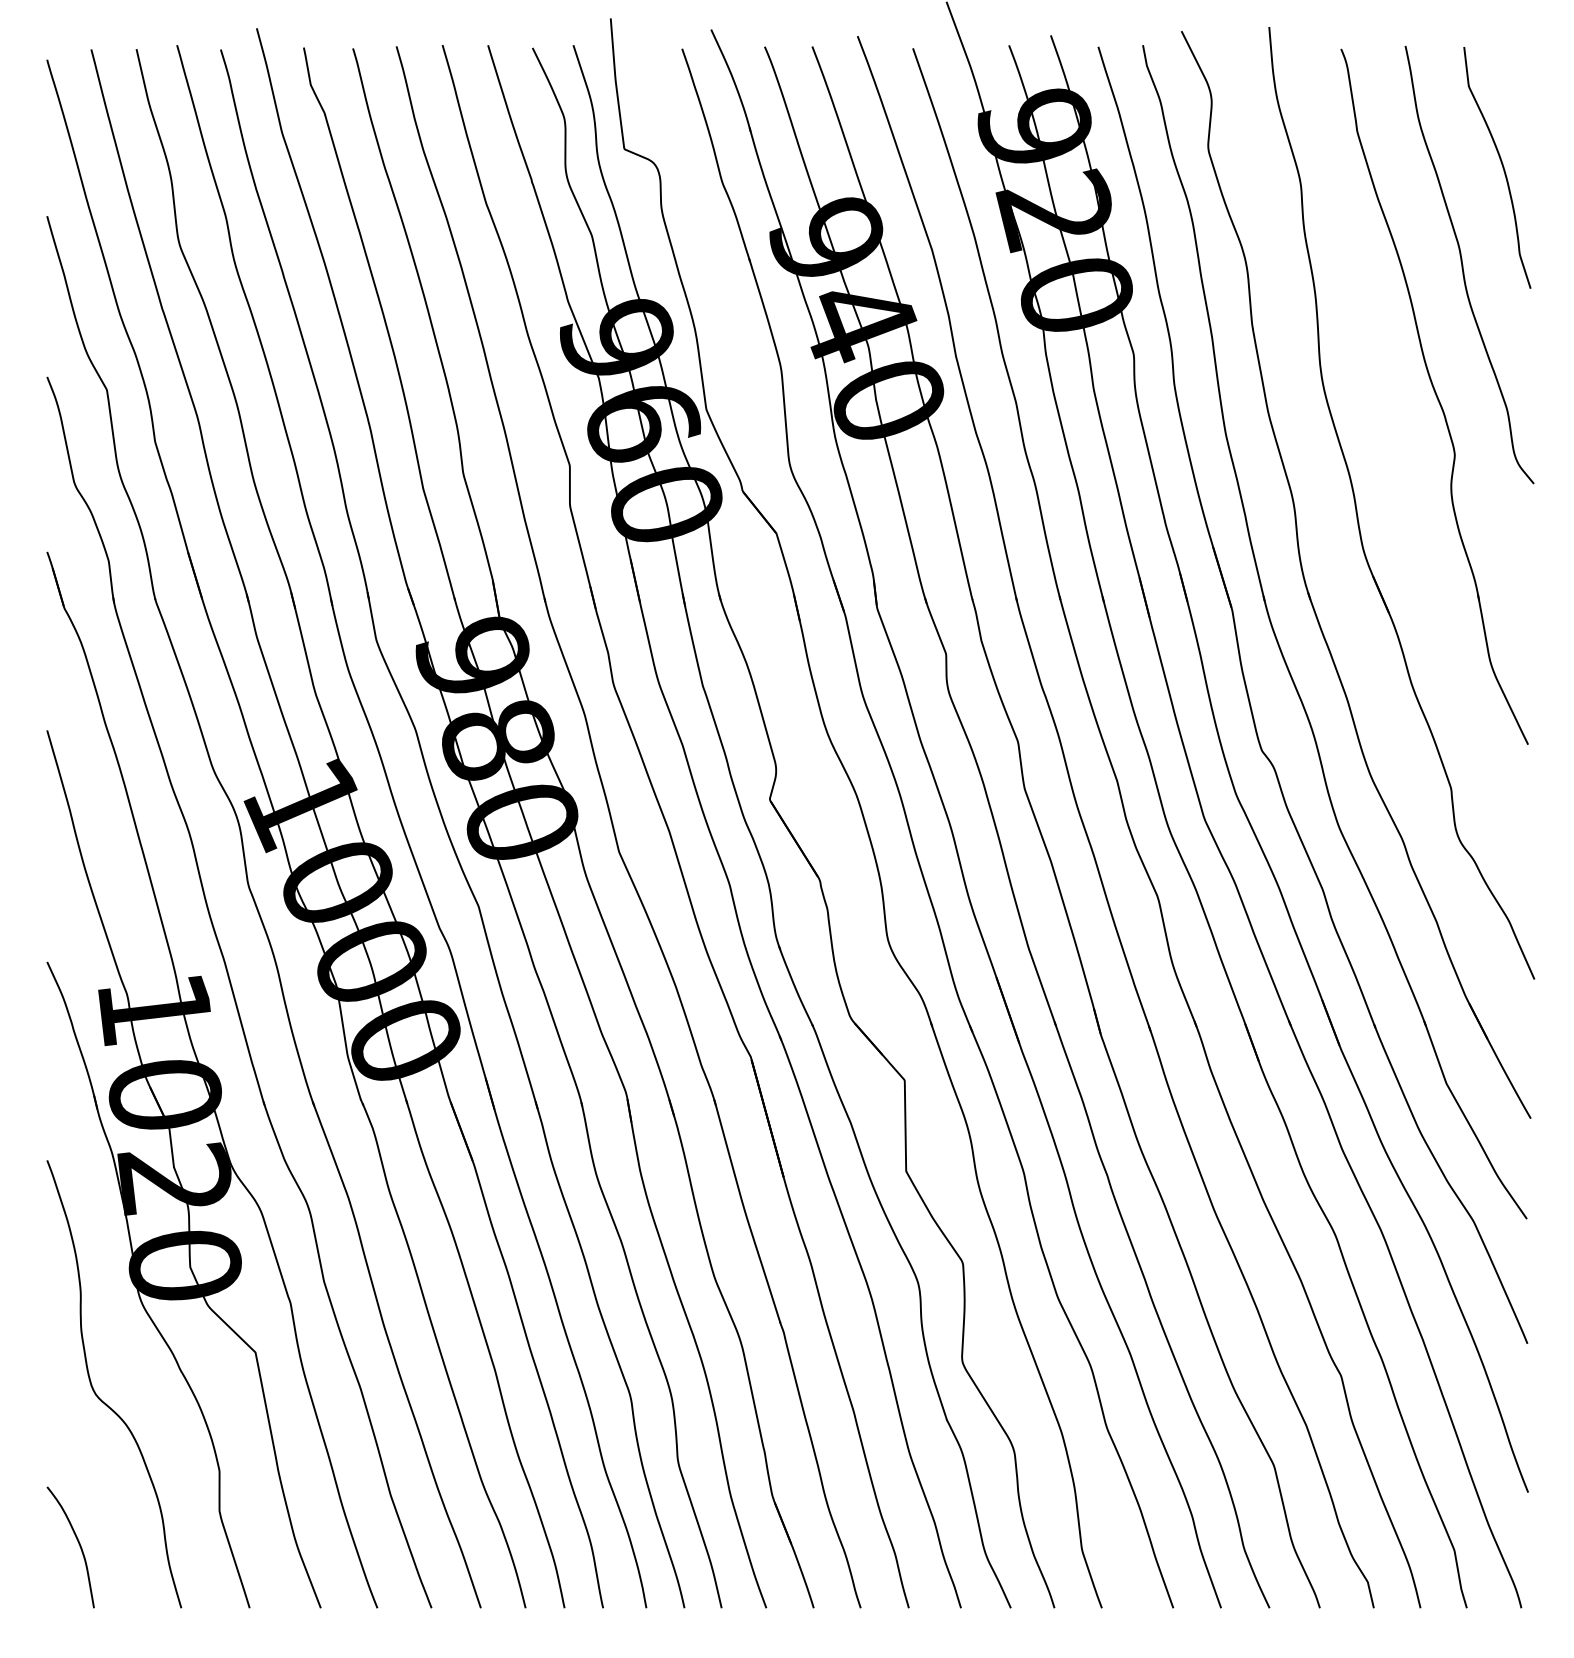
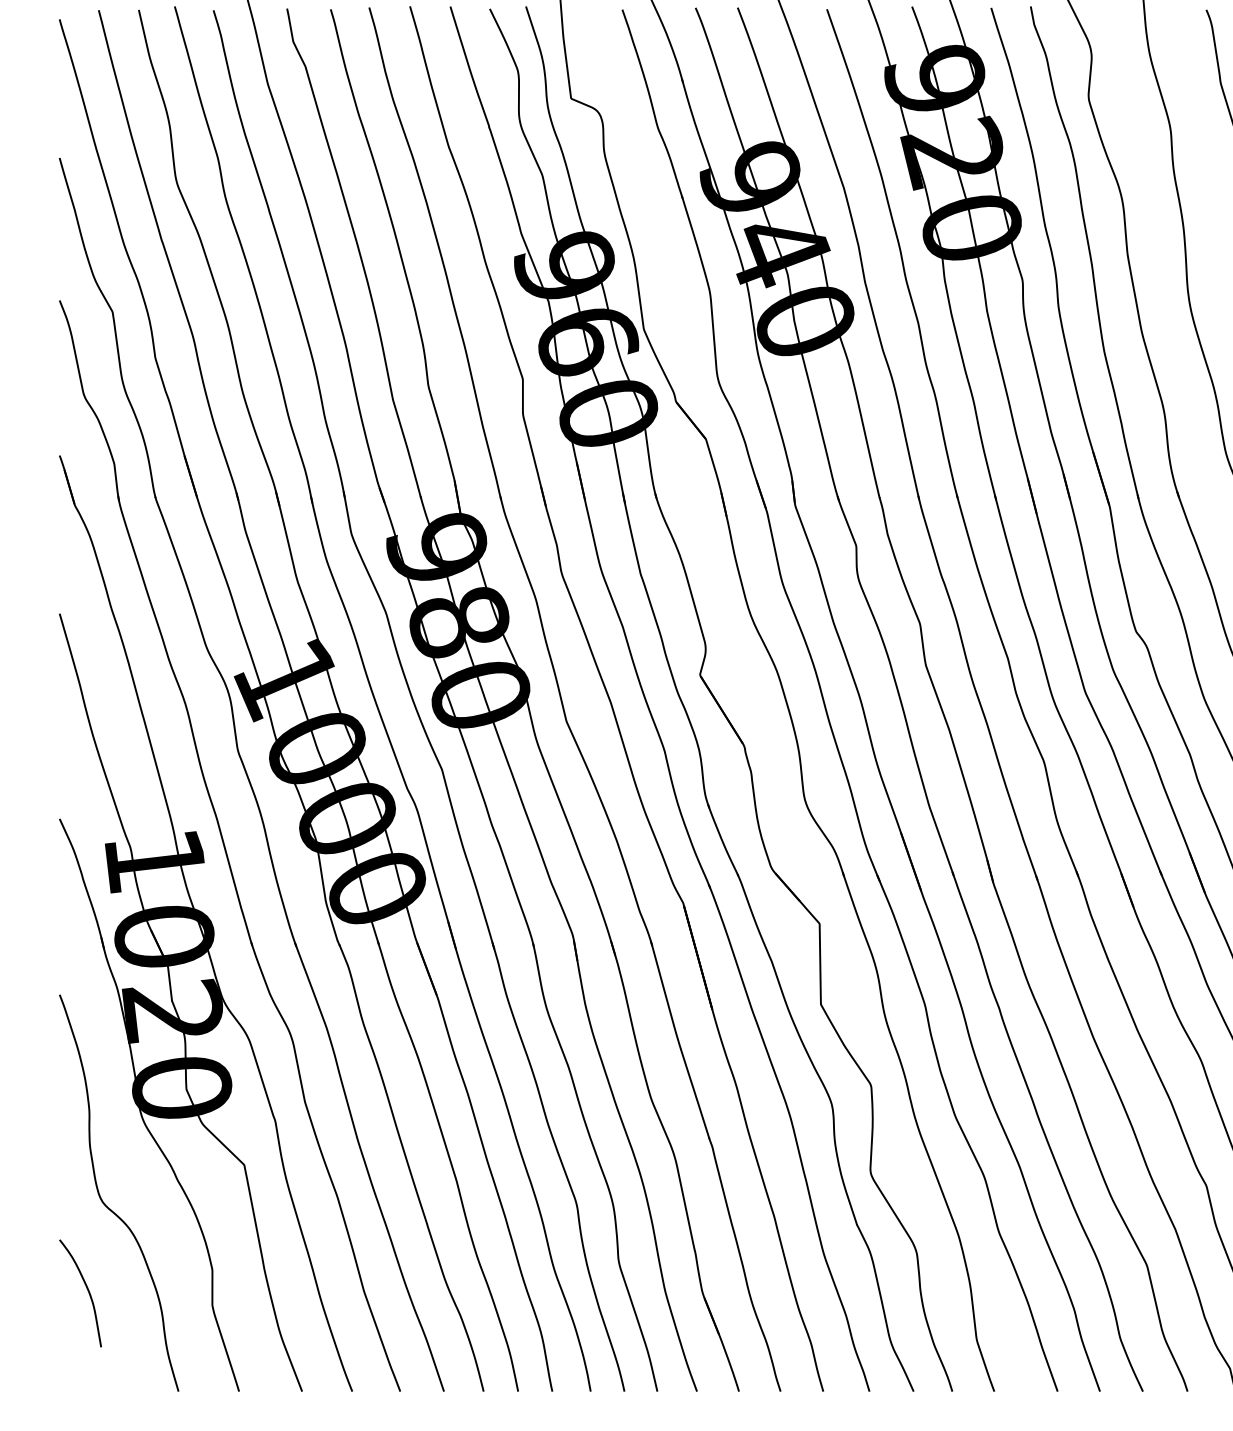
curve: (78, 1544) -> (87, 1290), moved

